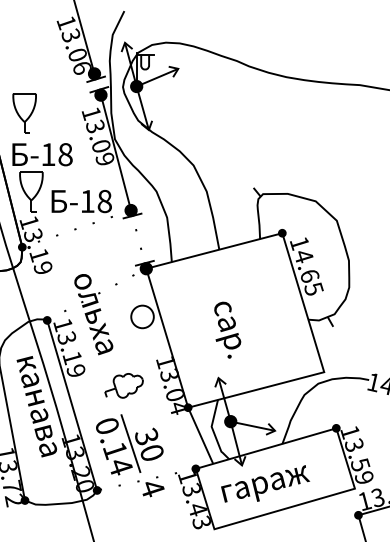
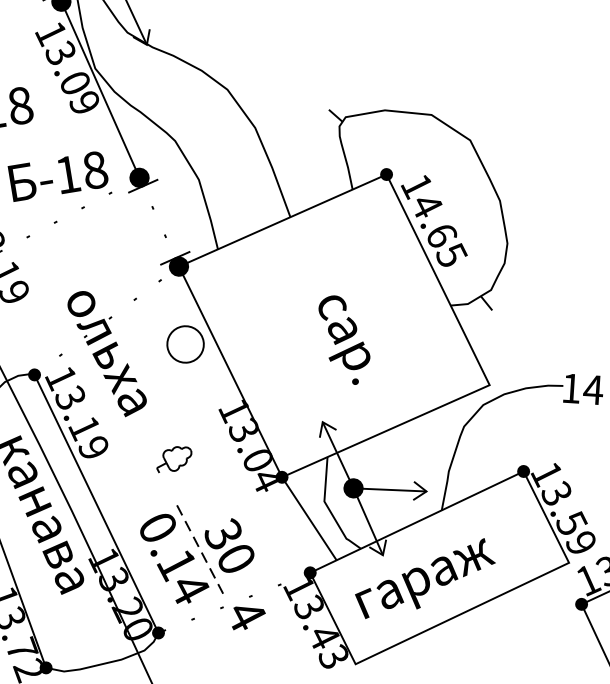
text: (227, 329) -> (345, 338), moved
part: (123, 385) -> (173, 458), size x0.6
line: (130, 443) -> (199, 549), solid -> dashed

